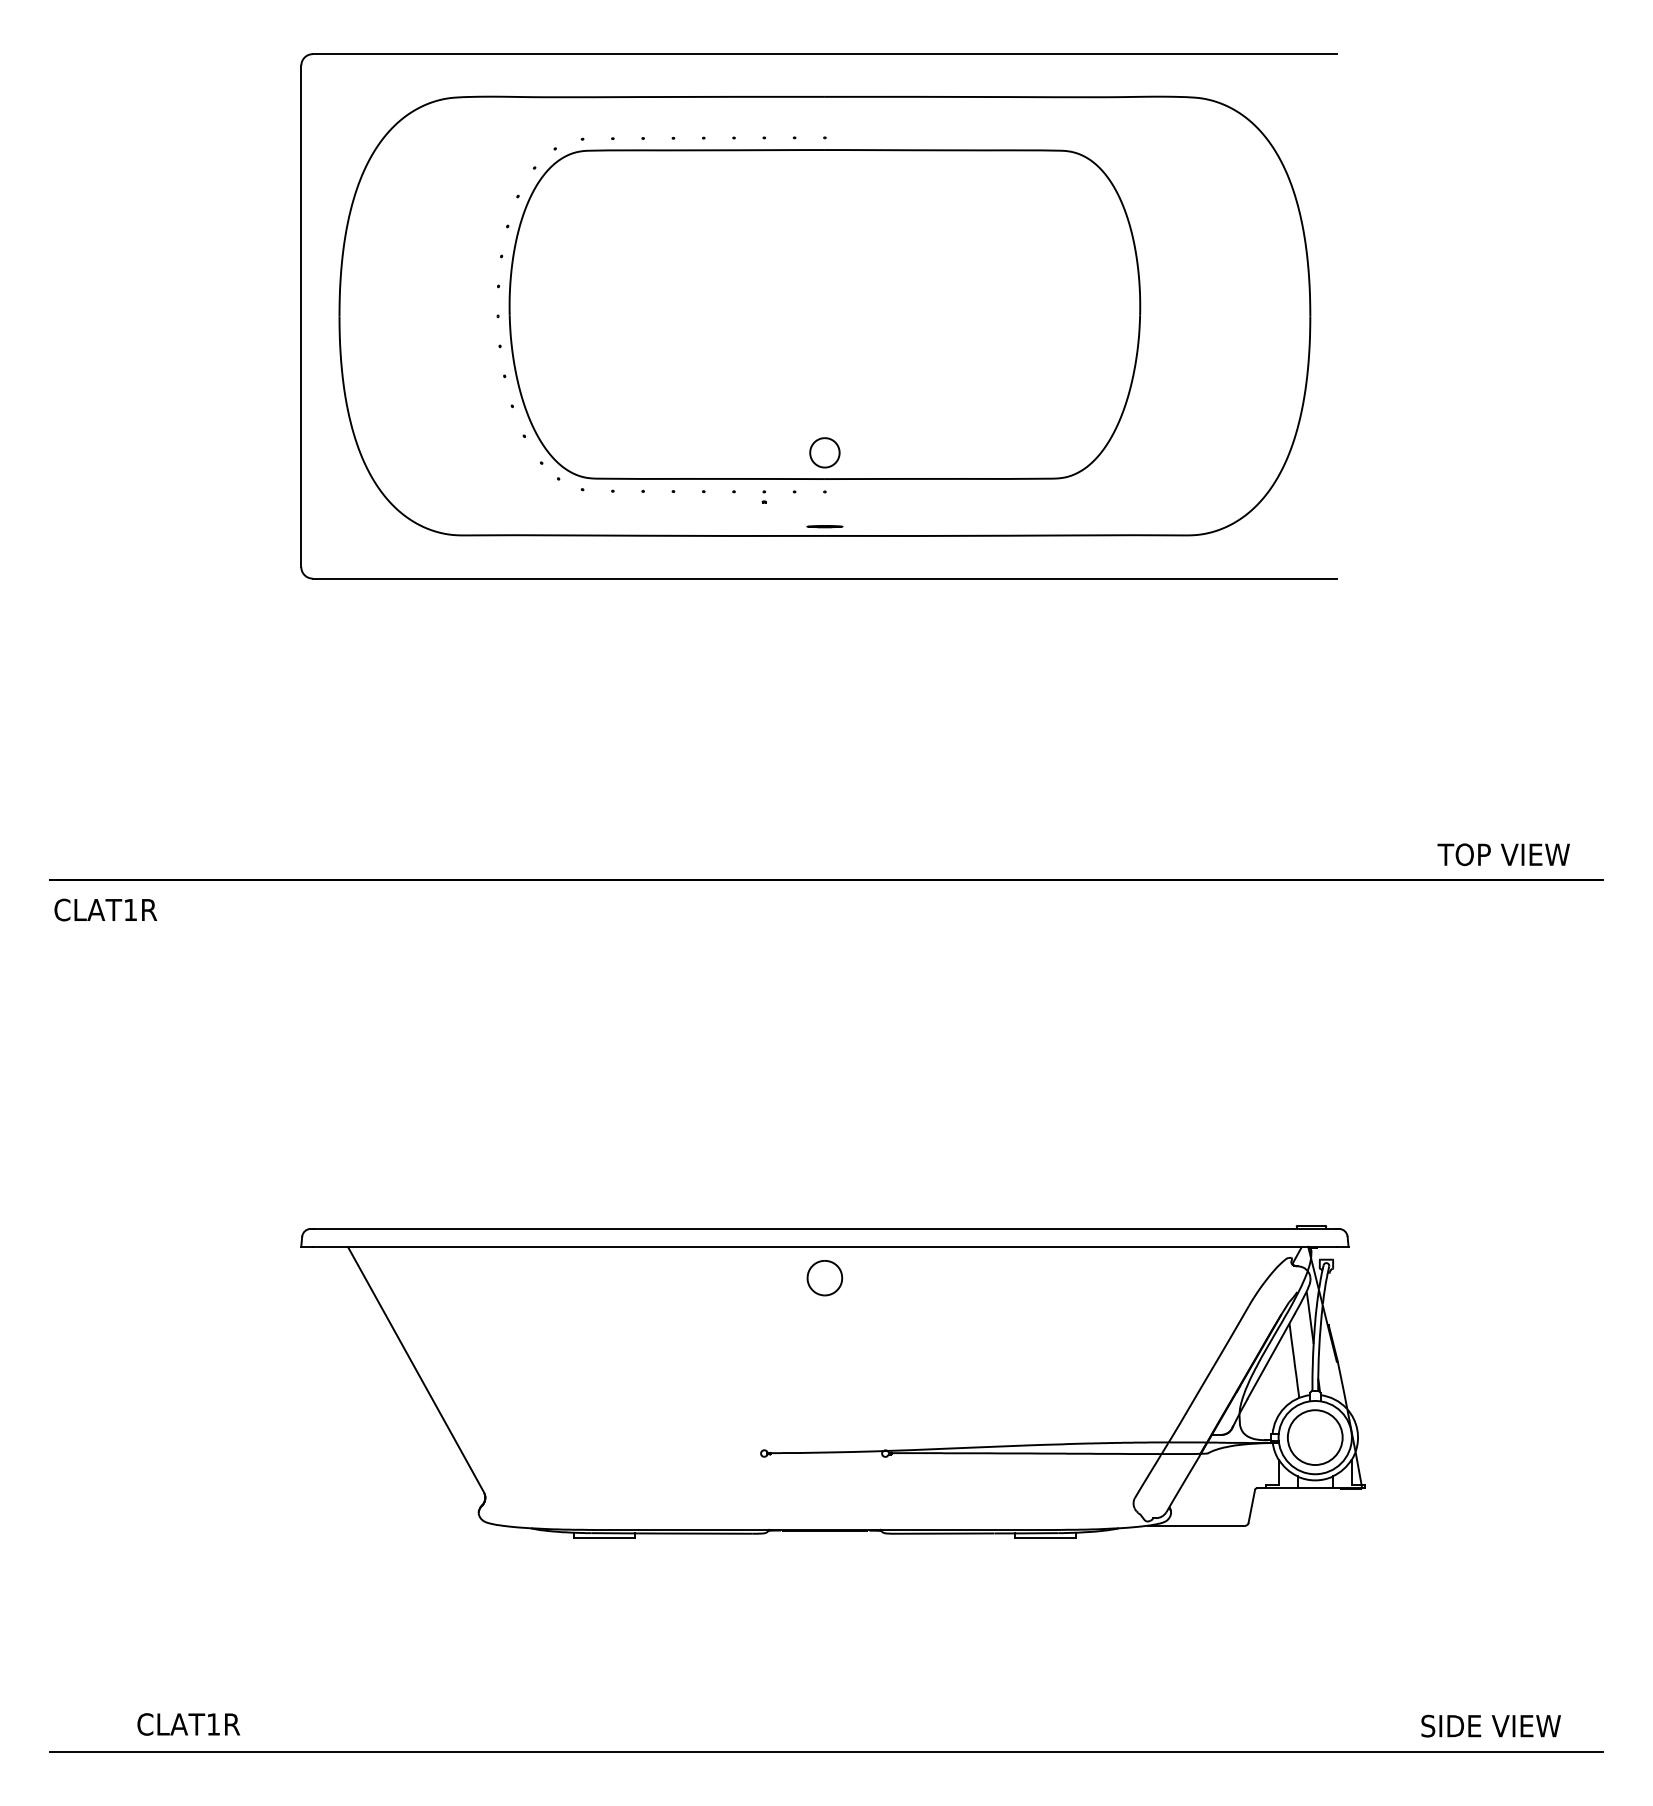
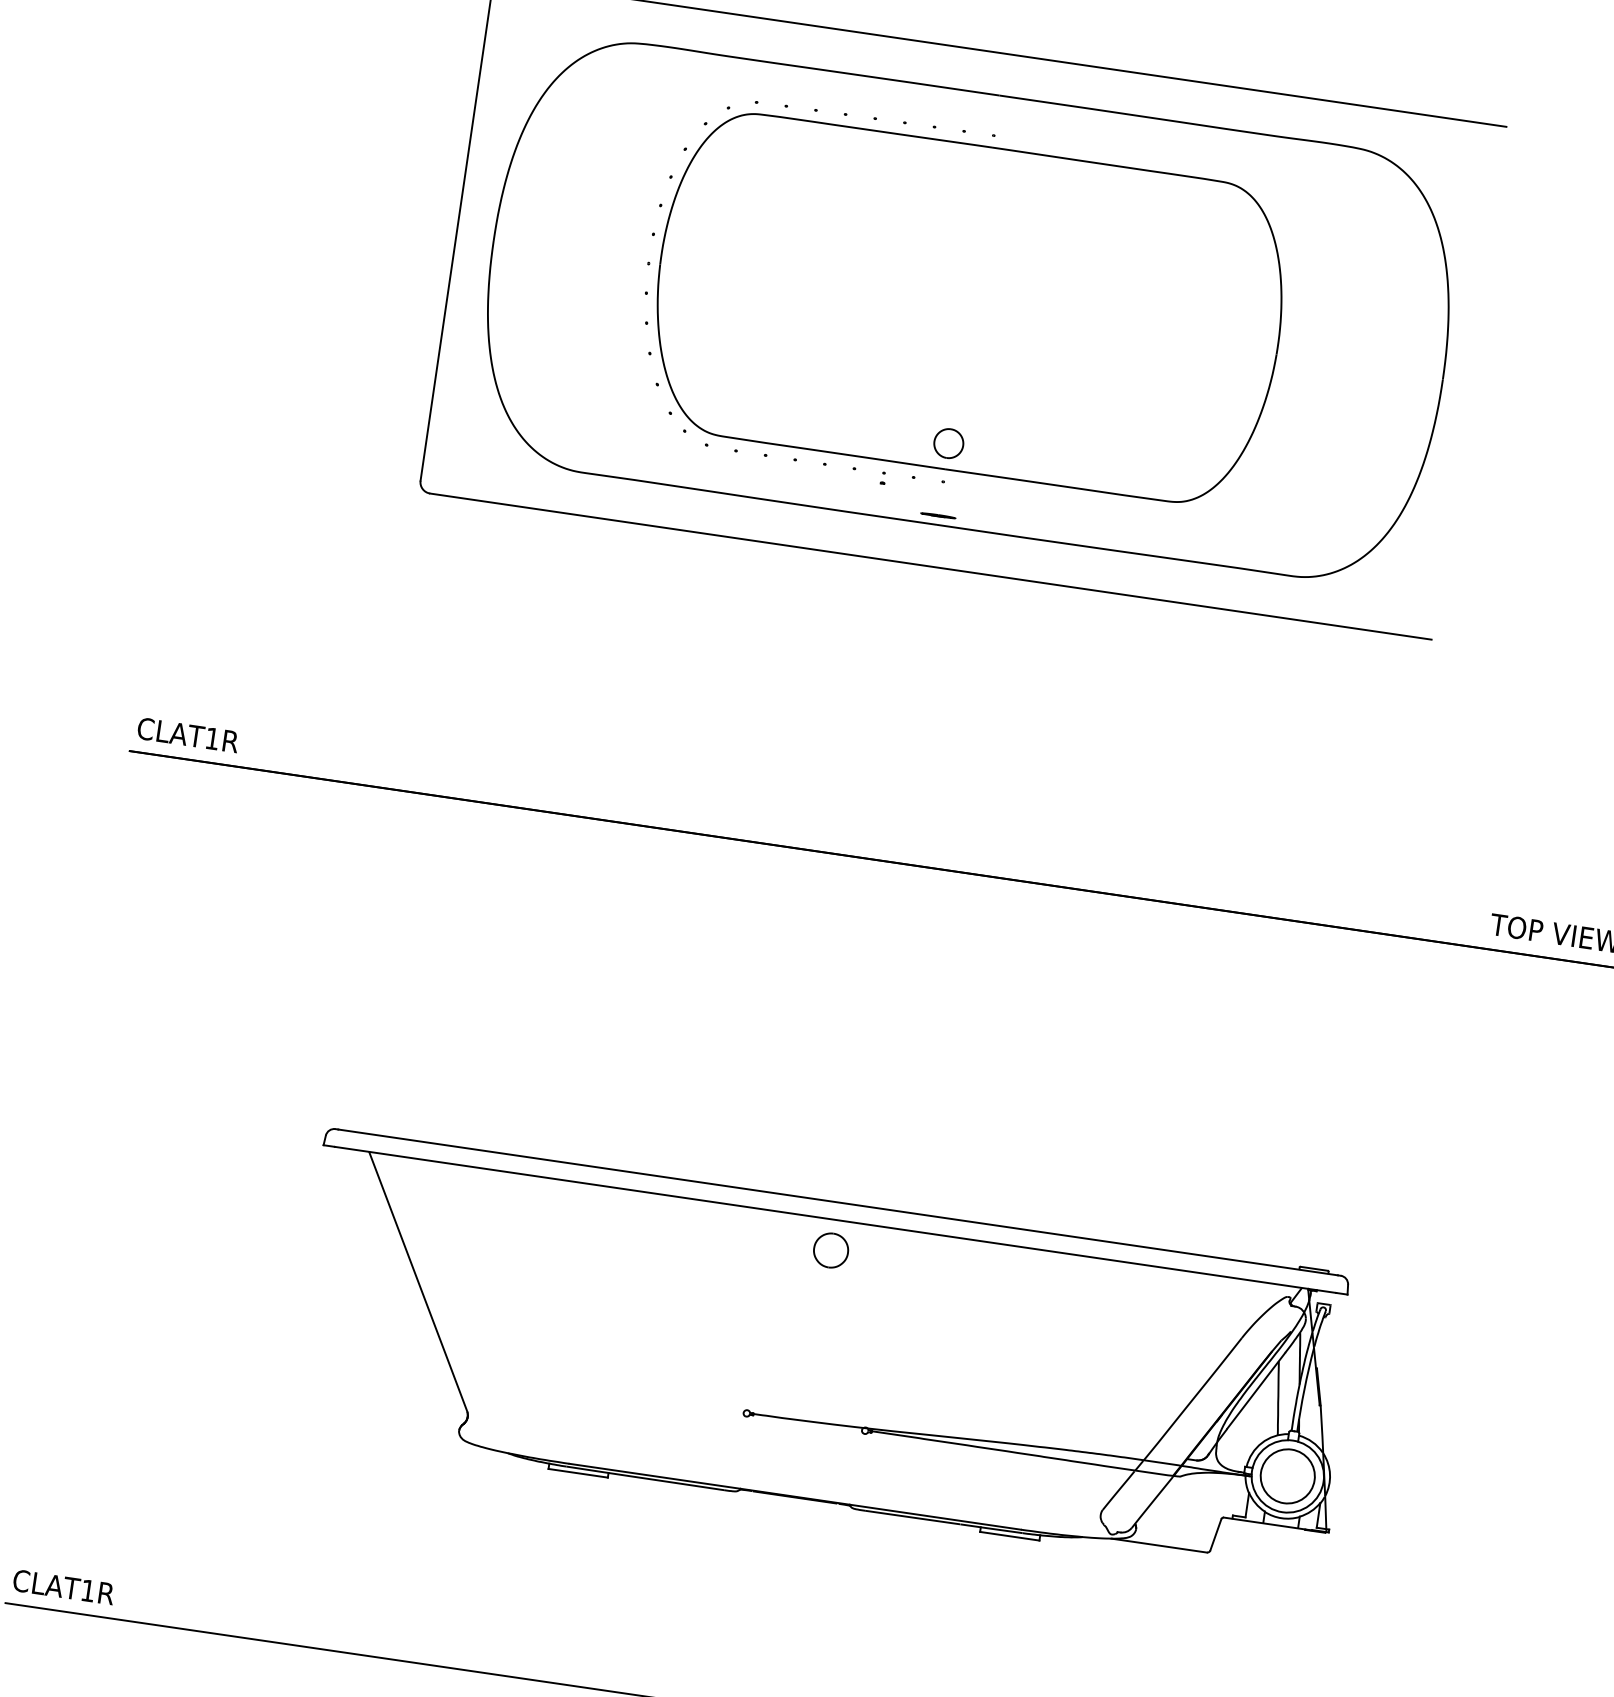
text: (105, 909) -> (187, 734), moved
text: (188, 1724) -> (63, 1587), moved

